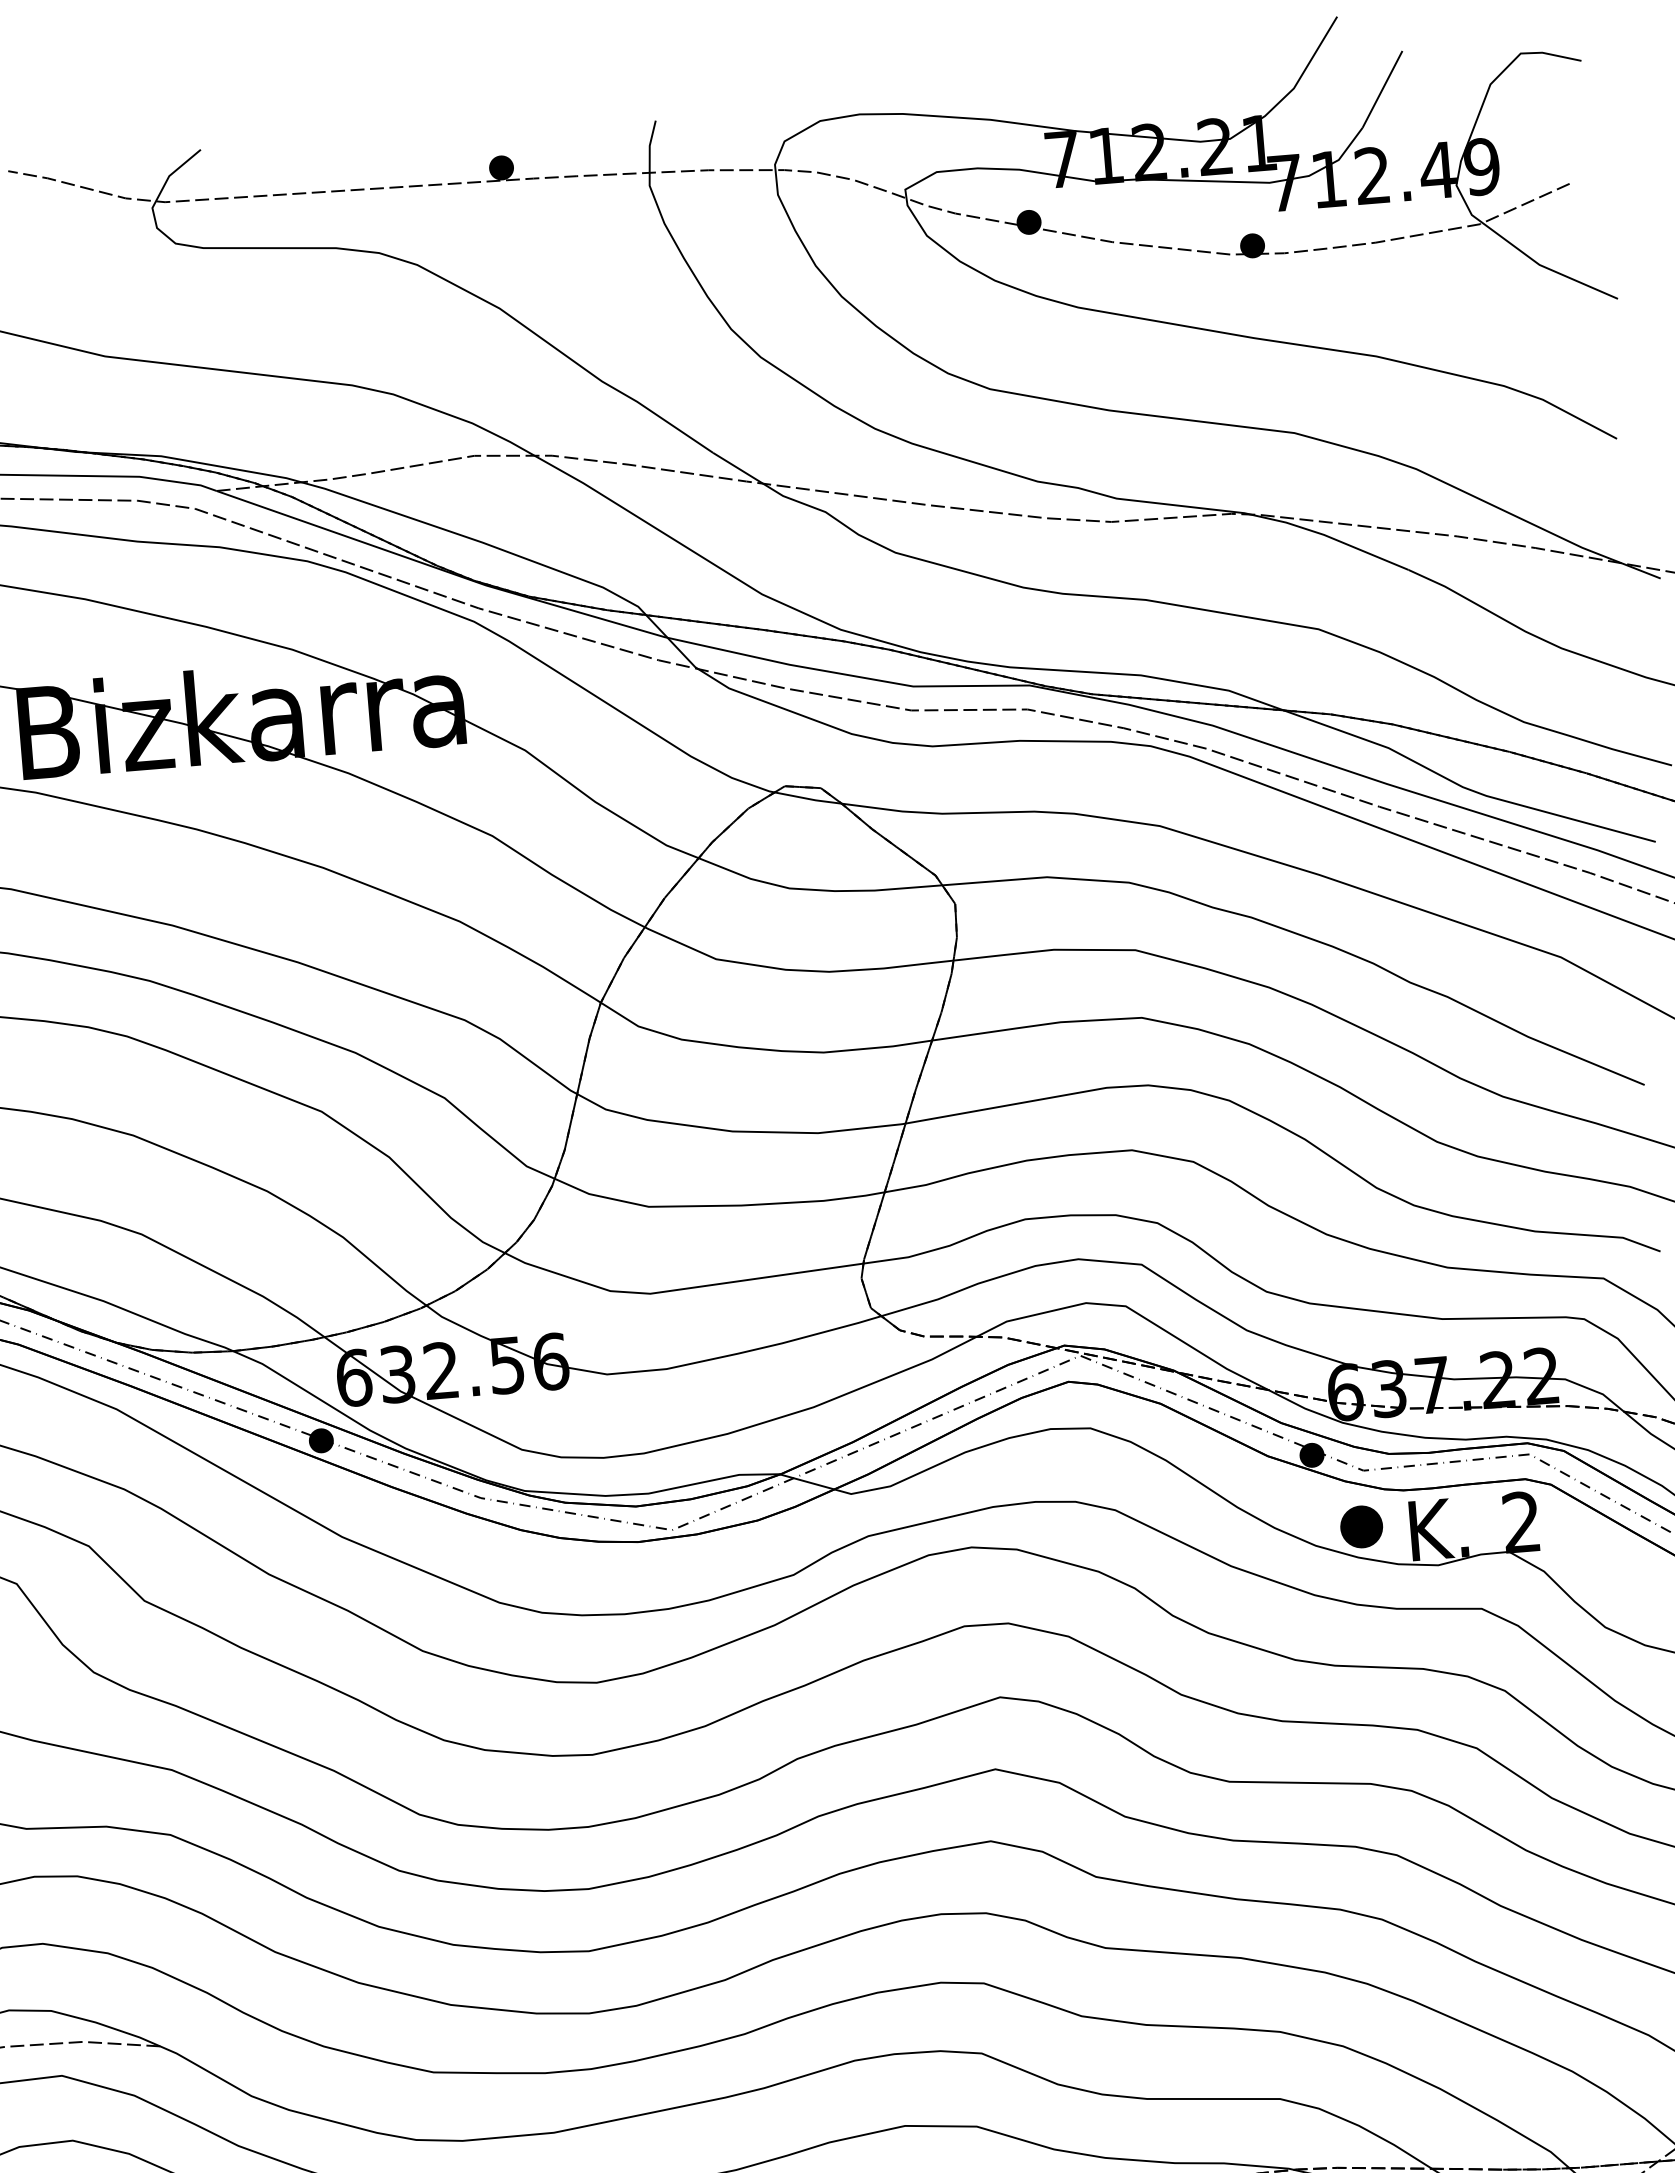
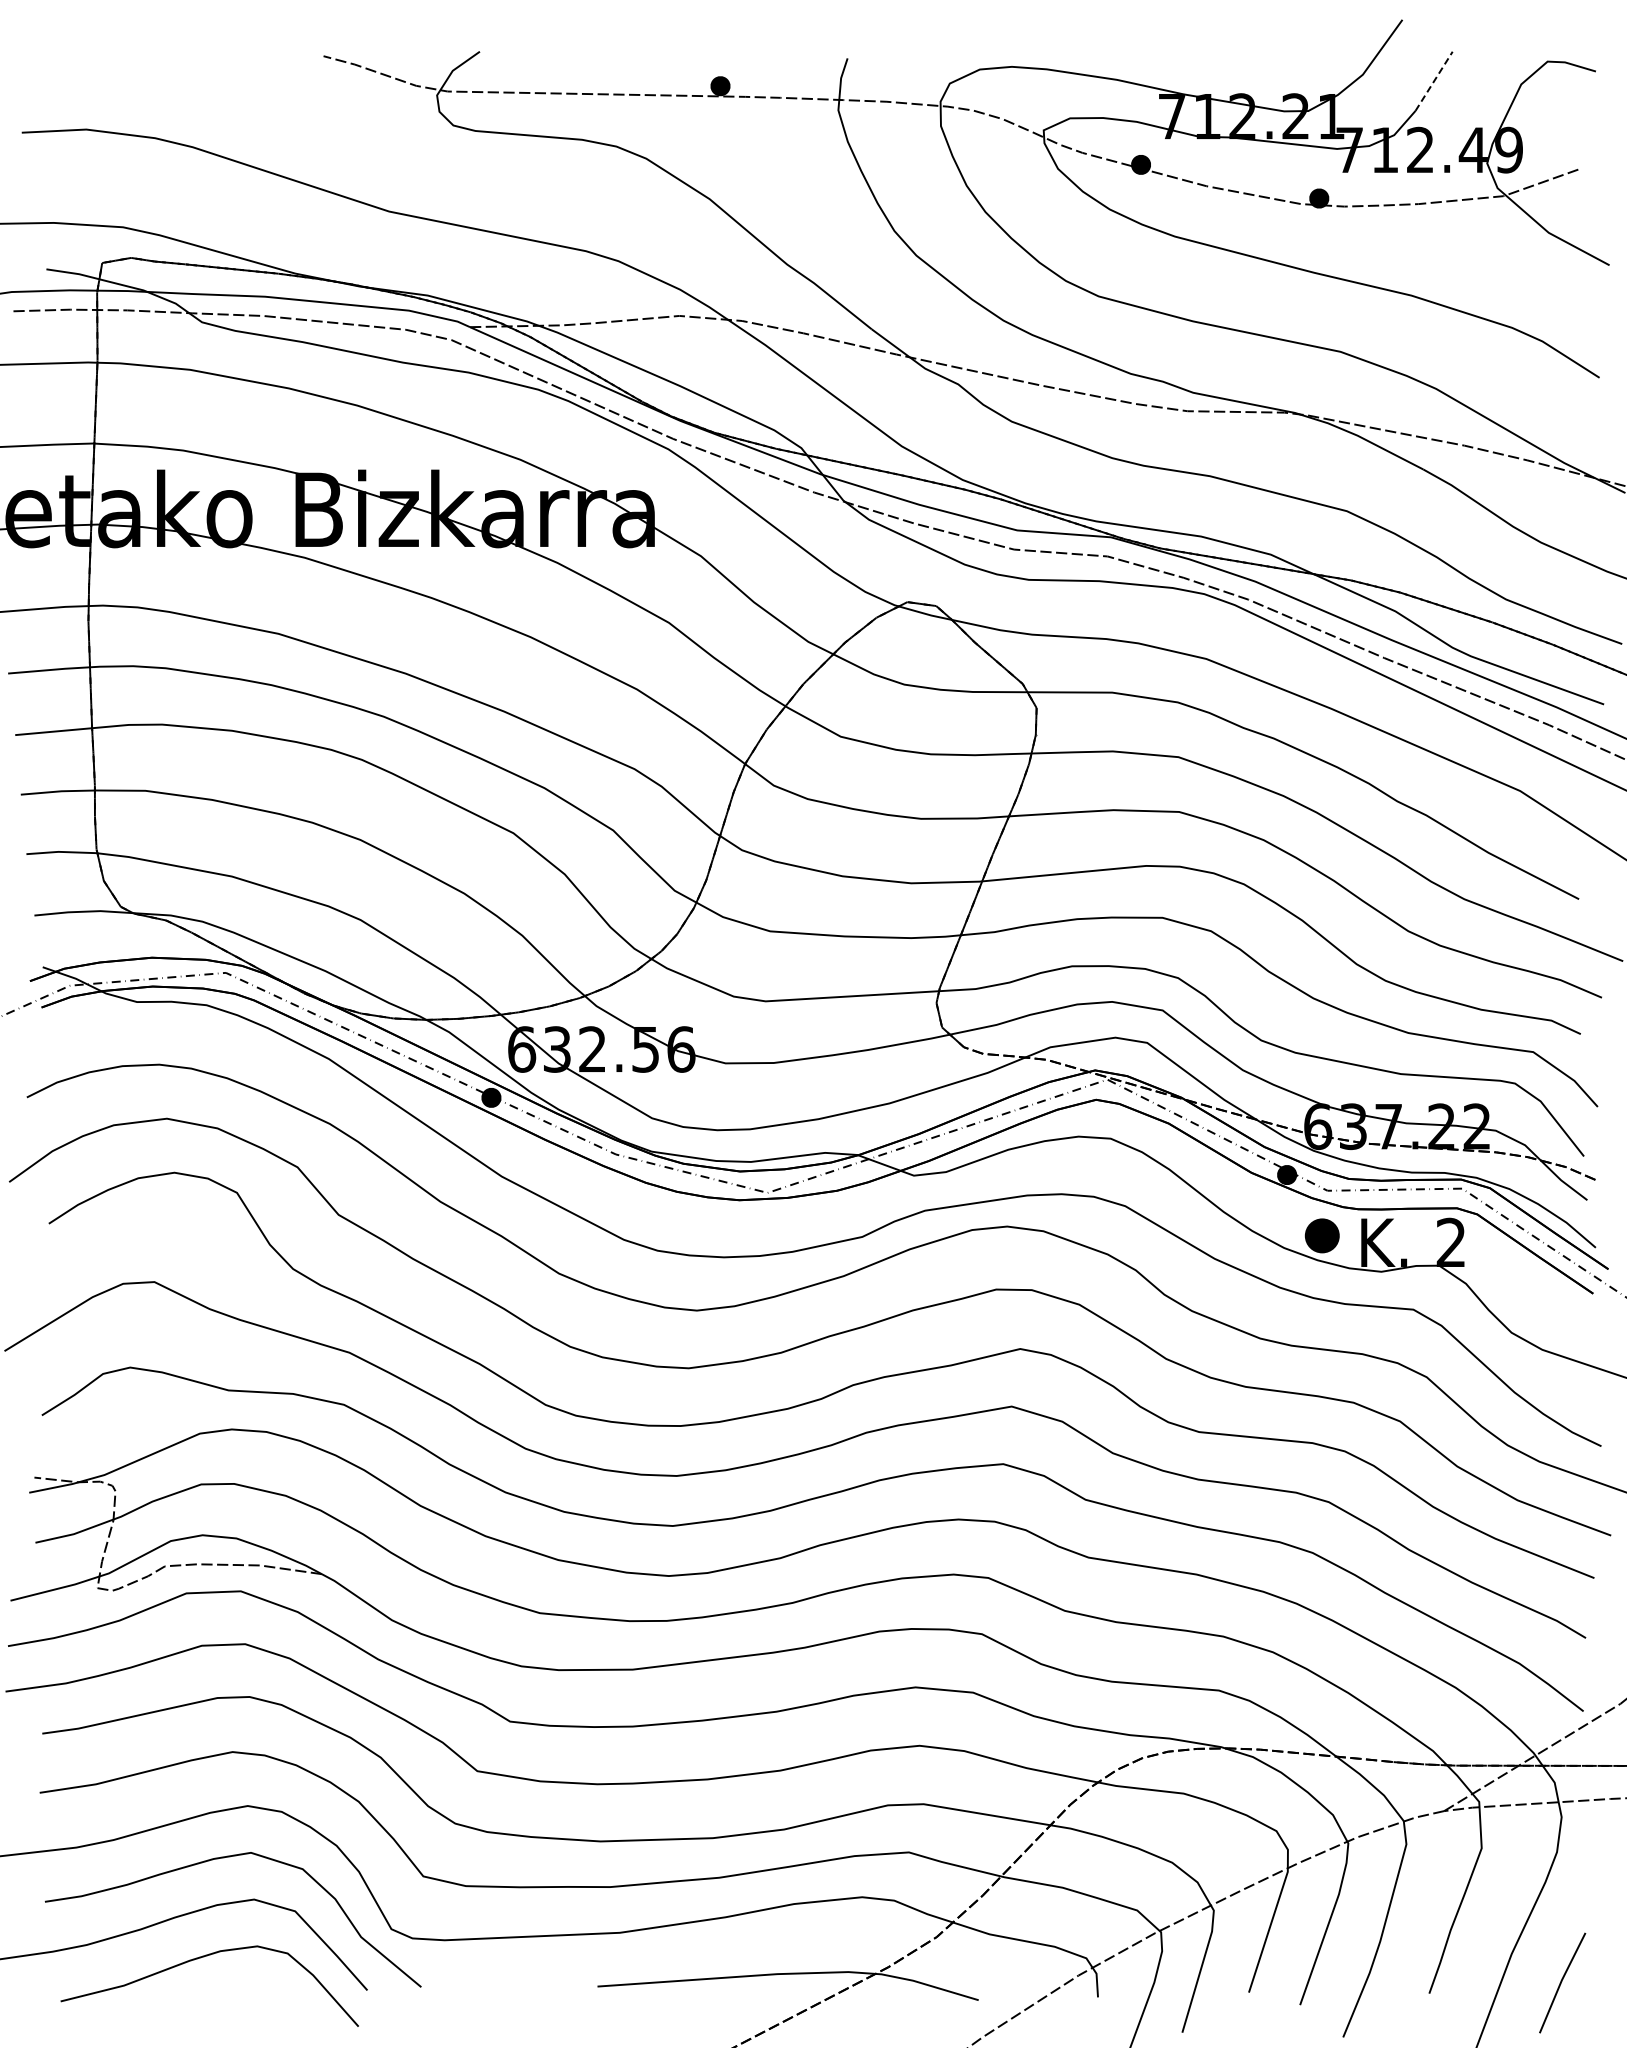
line: (1383, 89) -> (1434, 81), solid -> dashed

